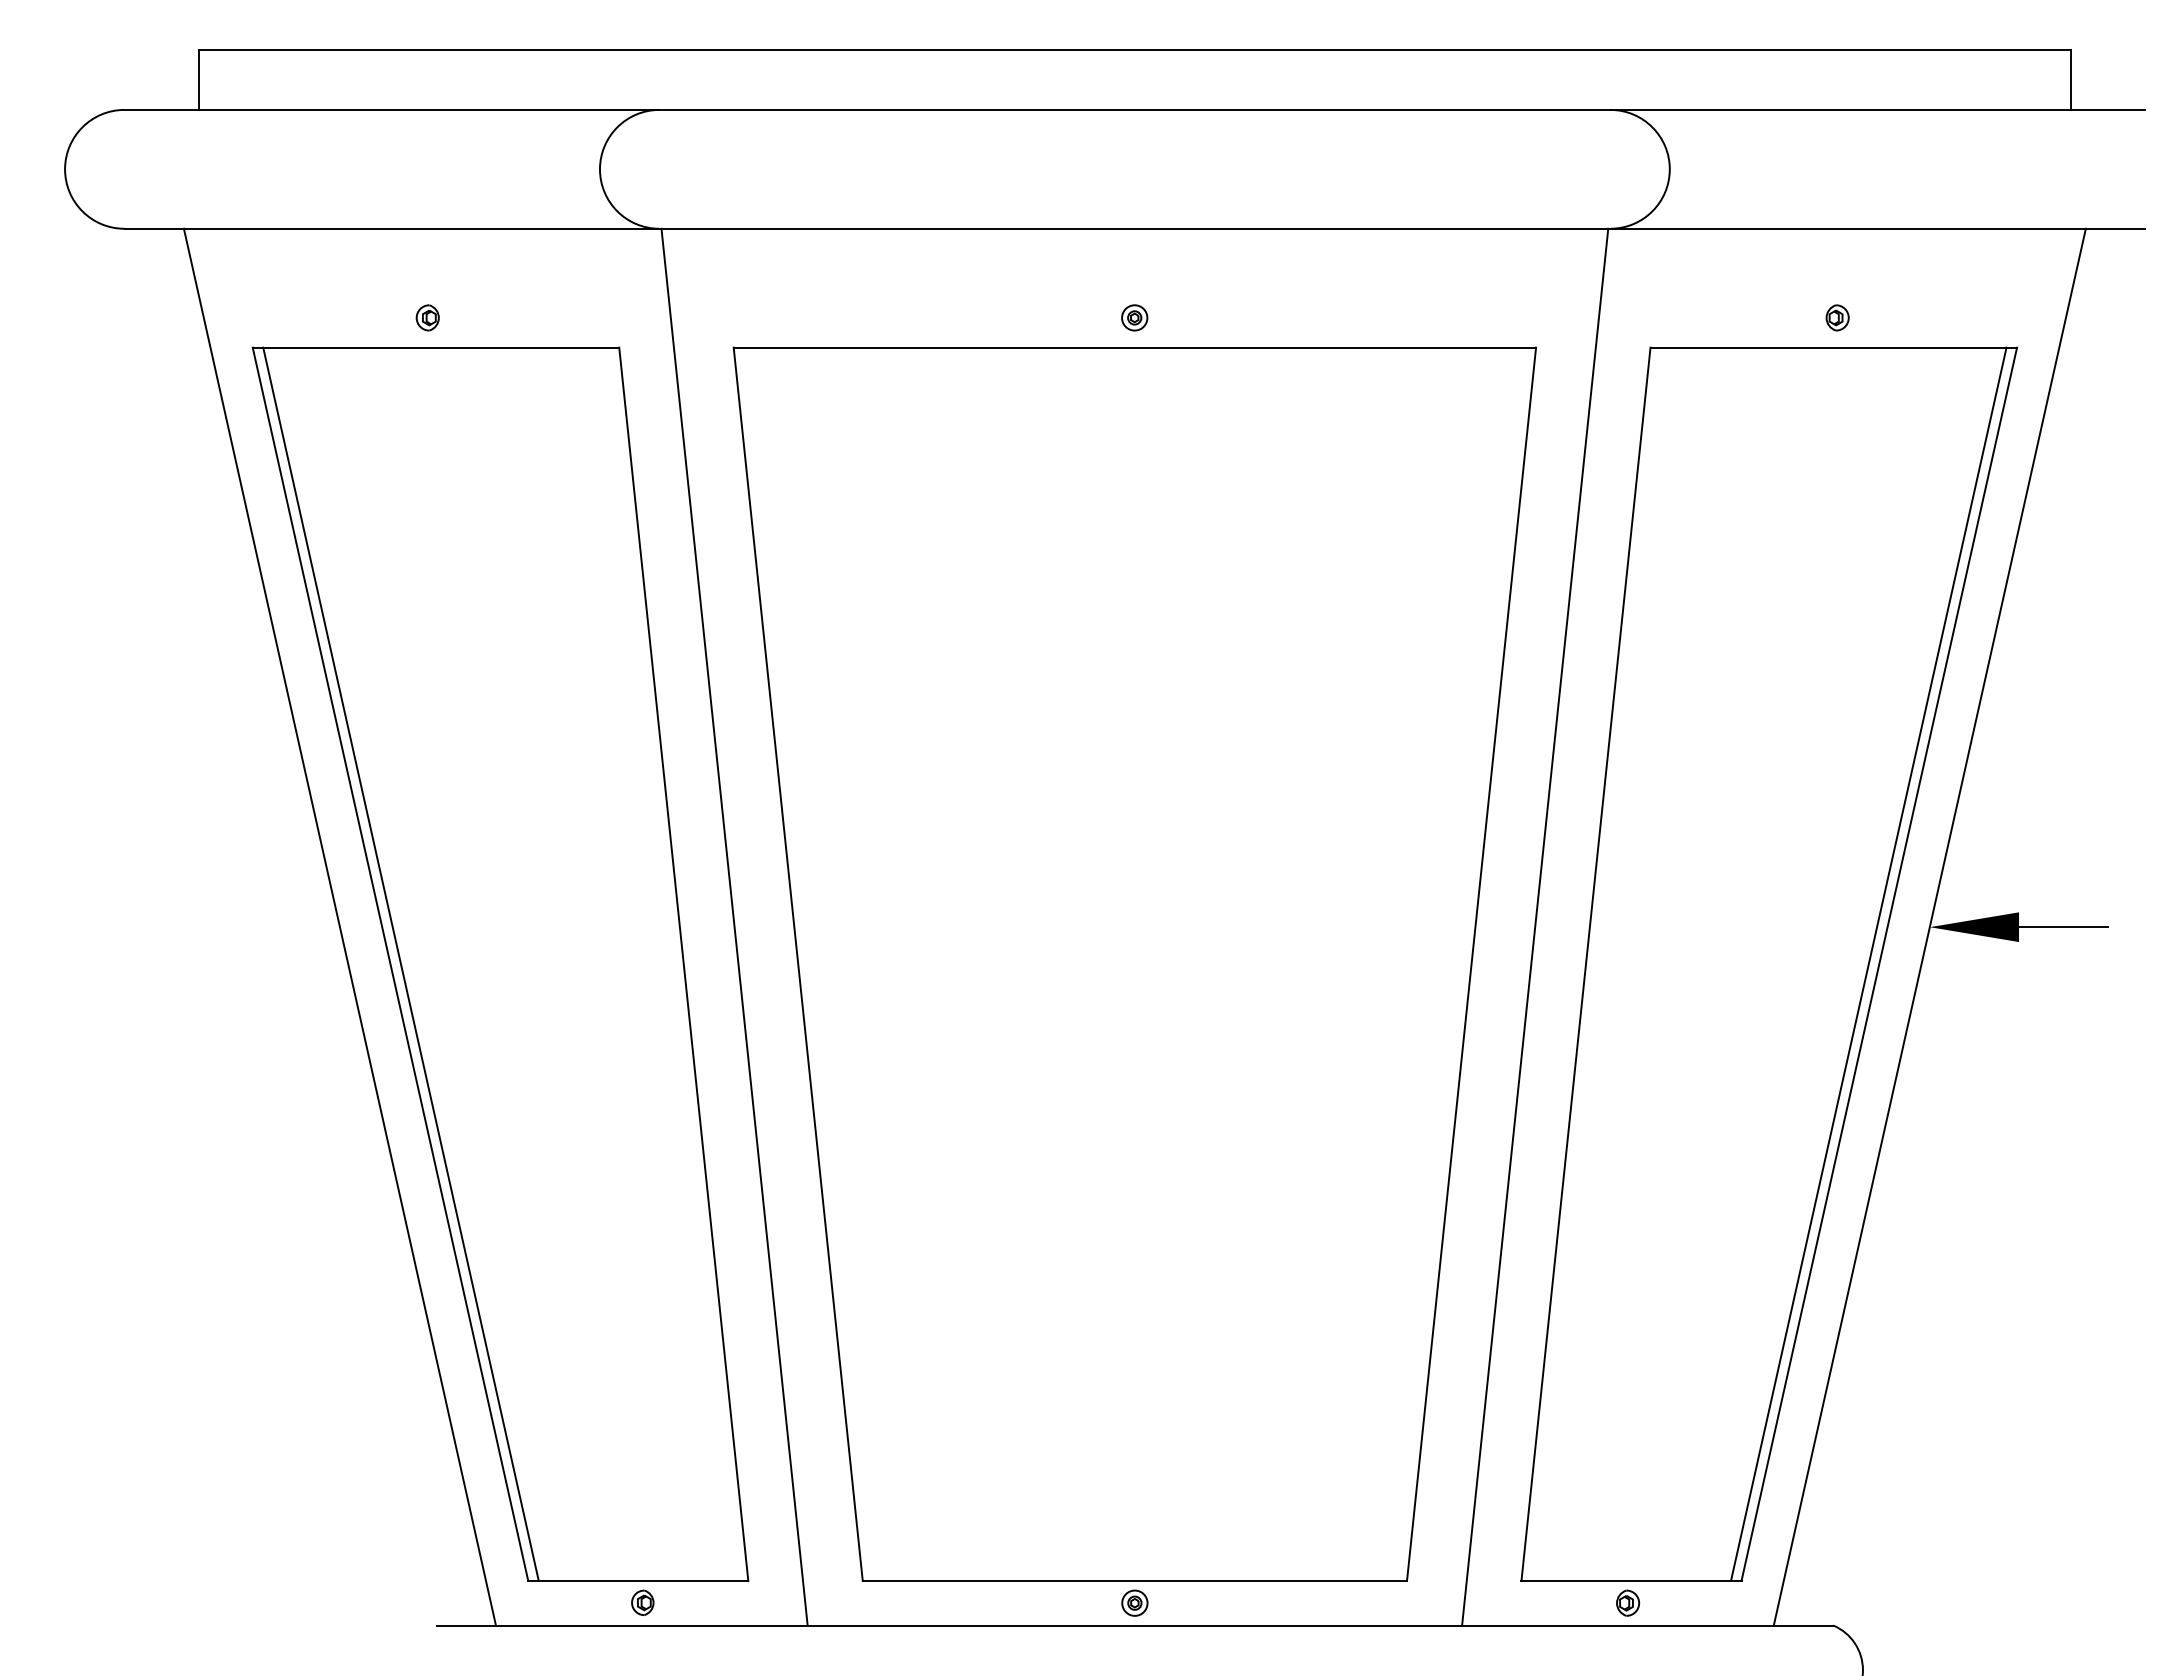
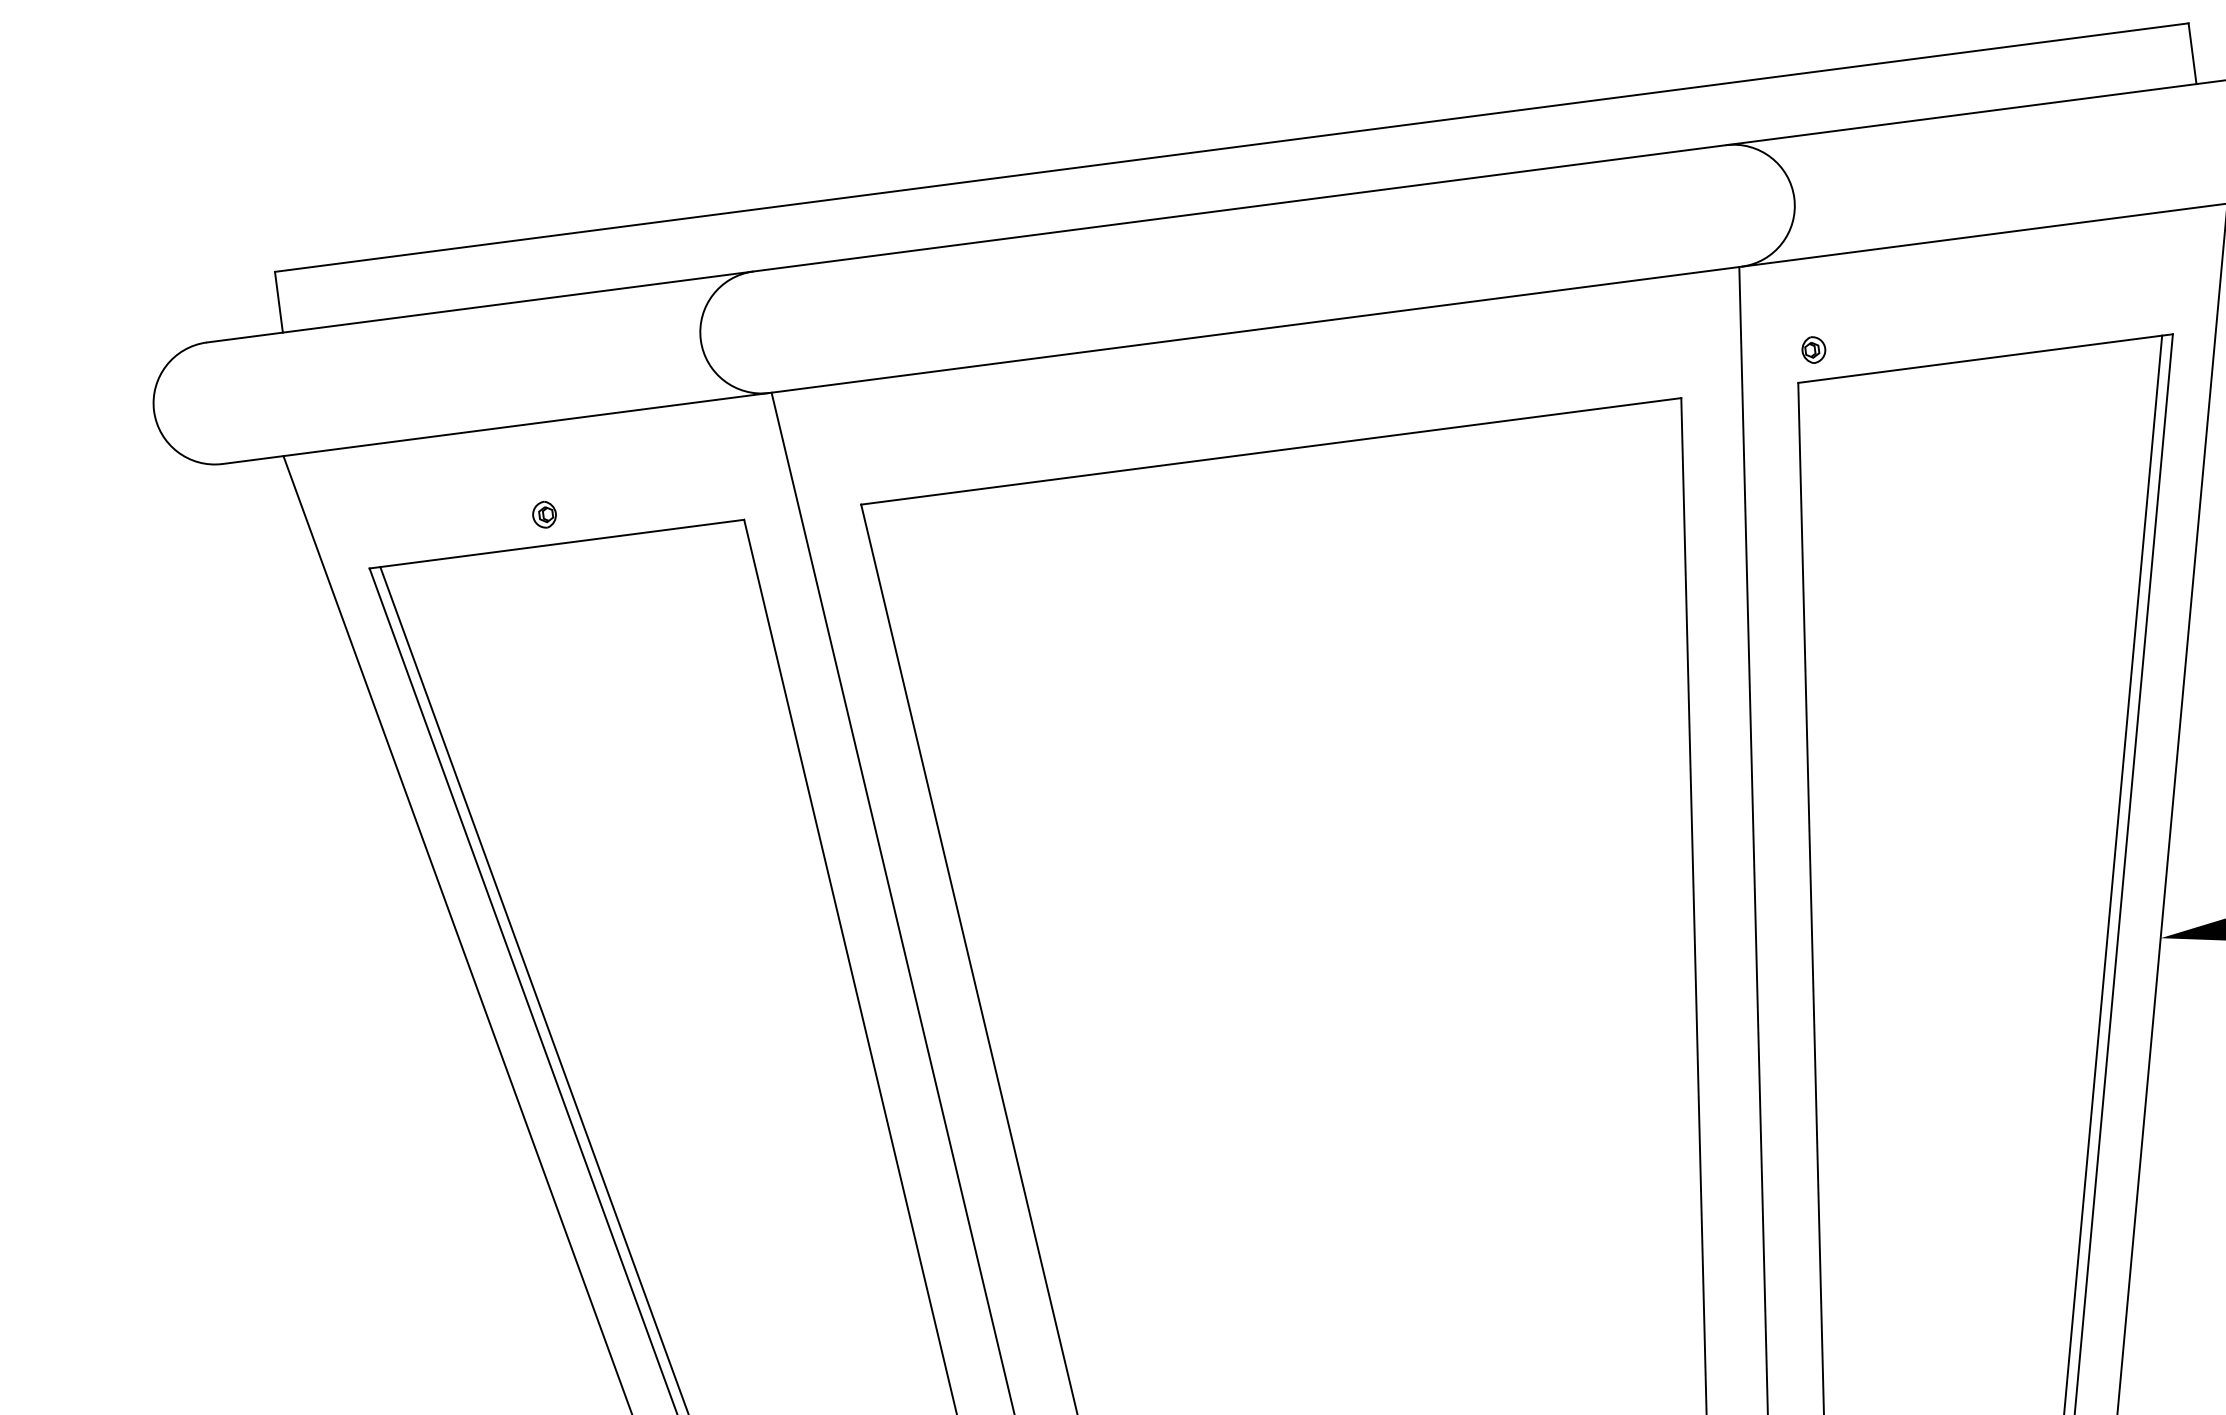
part: (1134, 317) -> (1266, 420), removed
part: (1837, 317) -> (1813, 349), moved

